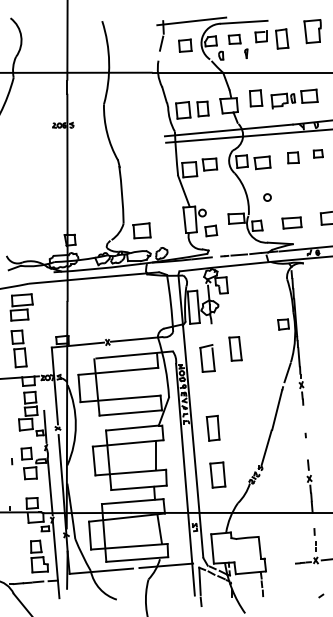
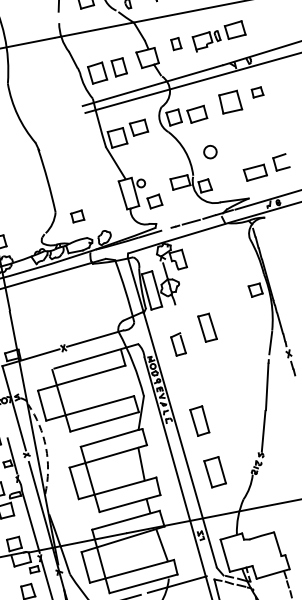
part: (256, 98) -> (176, 44), size x0.6
part: (293, 157) -> (230, 101), size x1.6
circle: (267, 197) -> (210, 152), size x1.6
part: (291, 222) -> (254, 172), moved
part: (141, 230) -> (77, 216), size x0.6
part: (207, 358) -> (178, 344), size x0.7
arc: (75, 425) -> (45, 447), solid -> dashed

